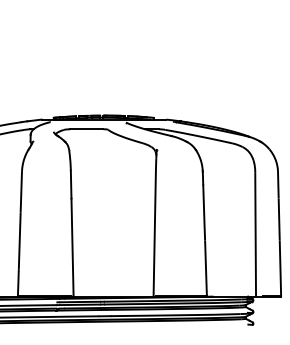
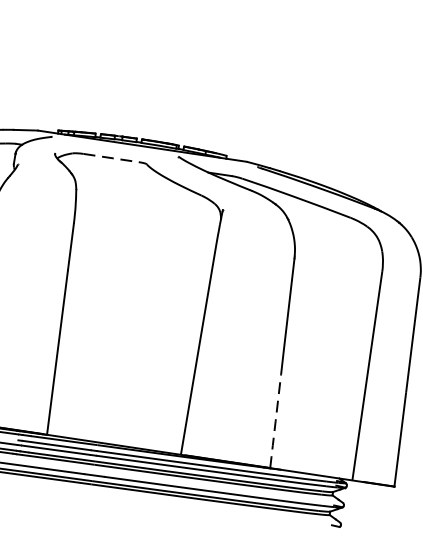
line: (87, 129) -> (112, 158), solid -> dashed
line: (206, 269) -> (276, 422), solid -> dashed

